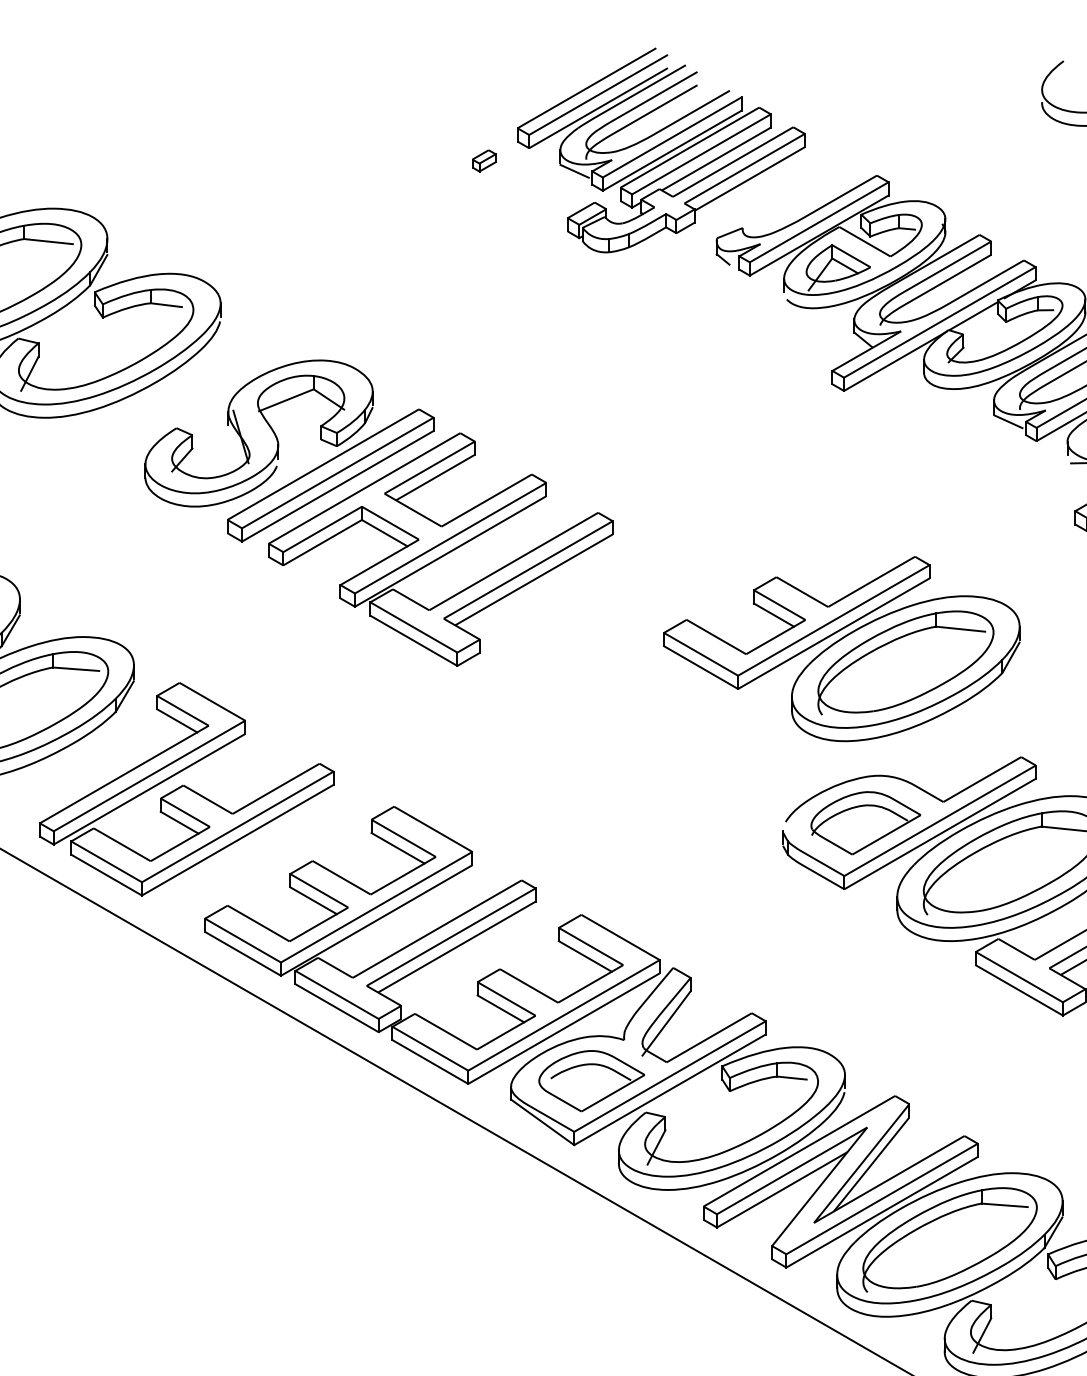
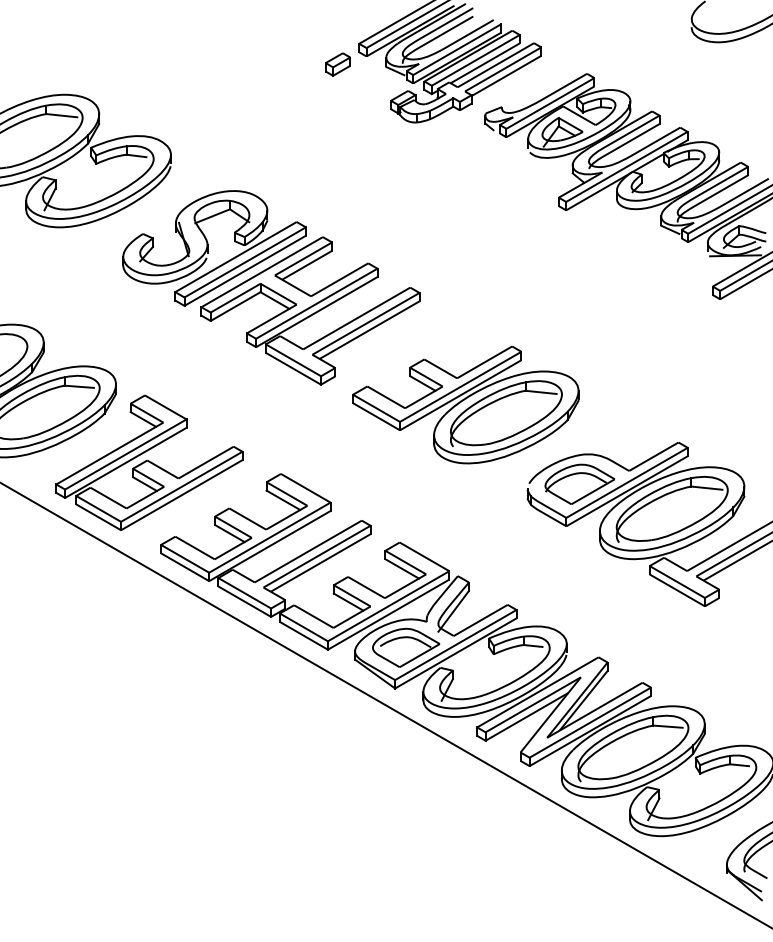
part: (483, 160) -> (337, 64), size x1.67
part: (841, 648) -> (465, 404), moved

